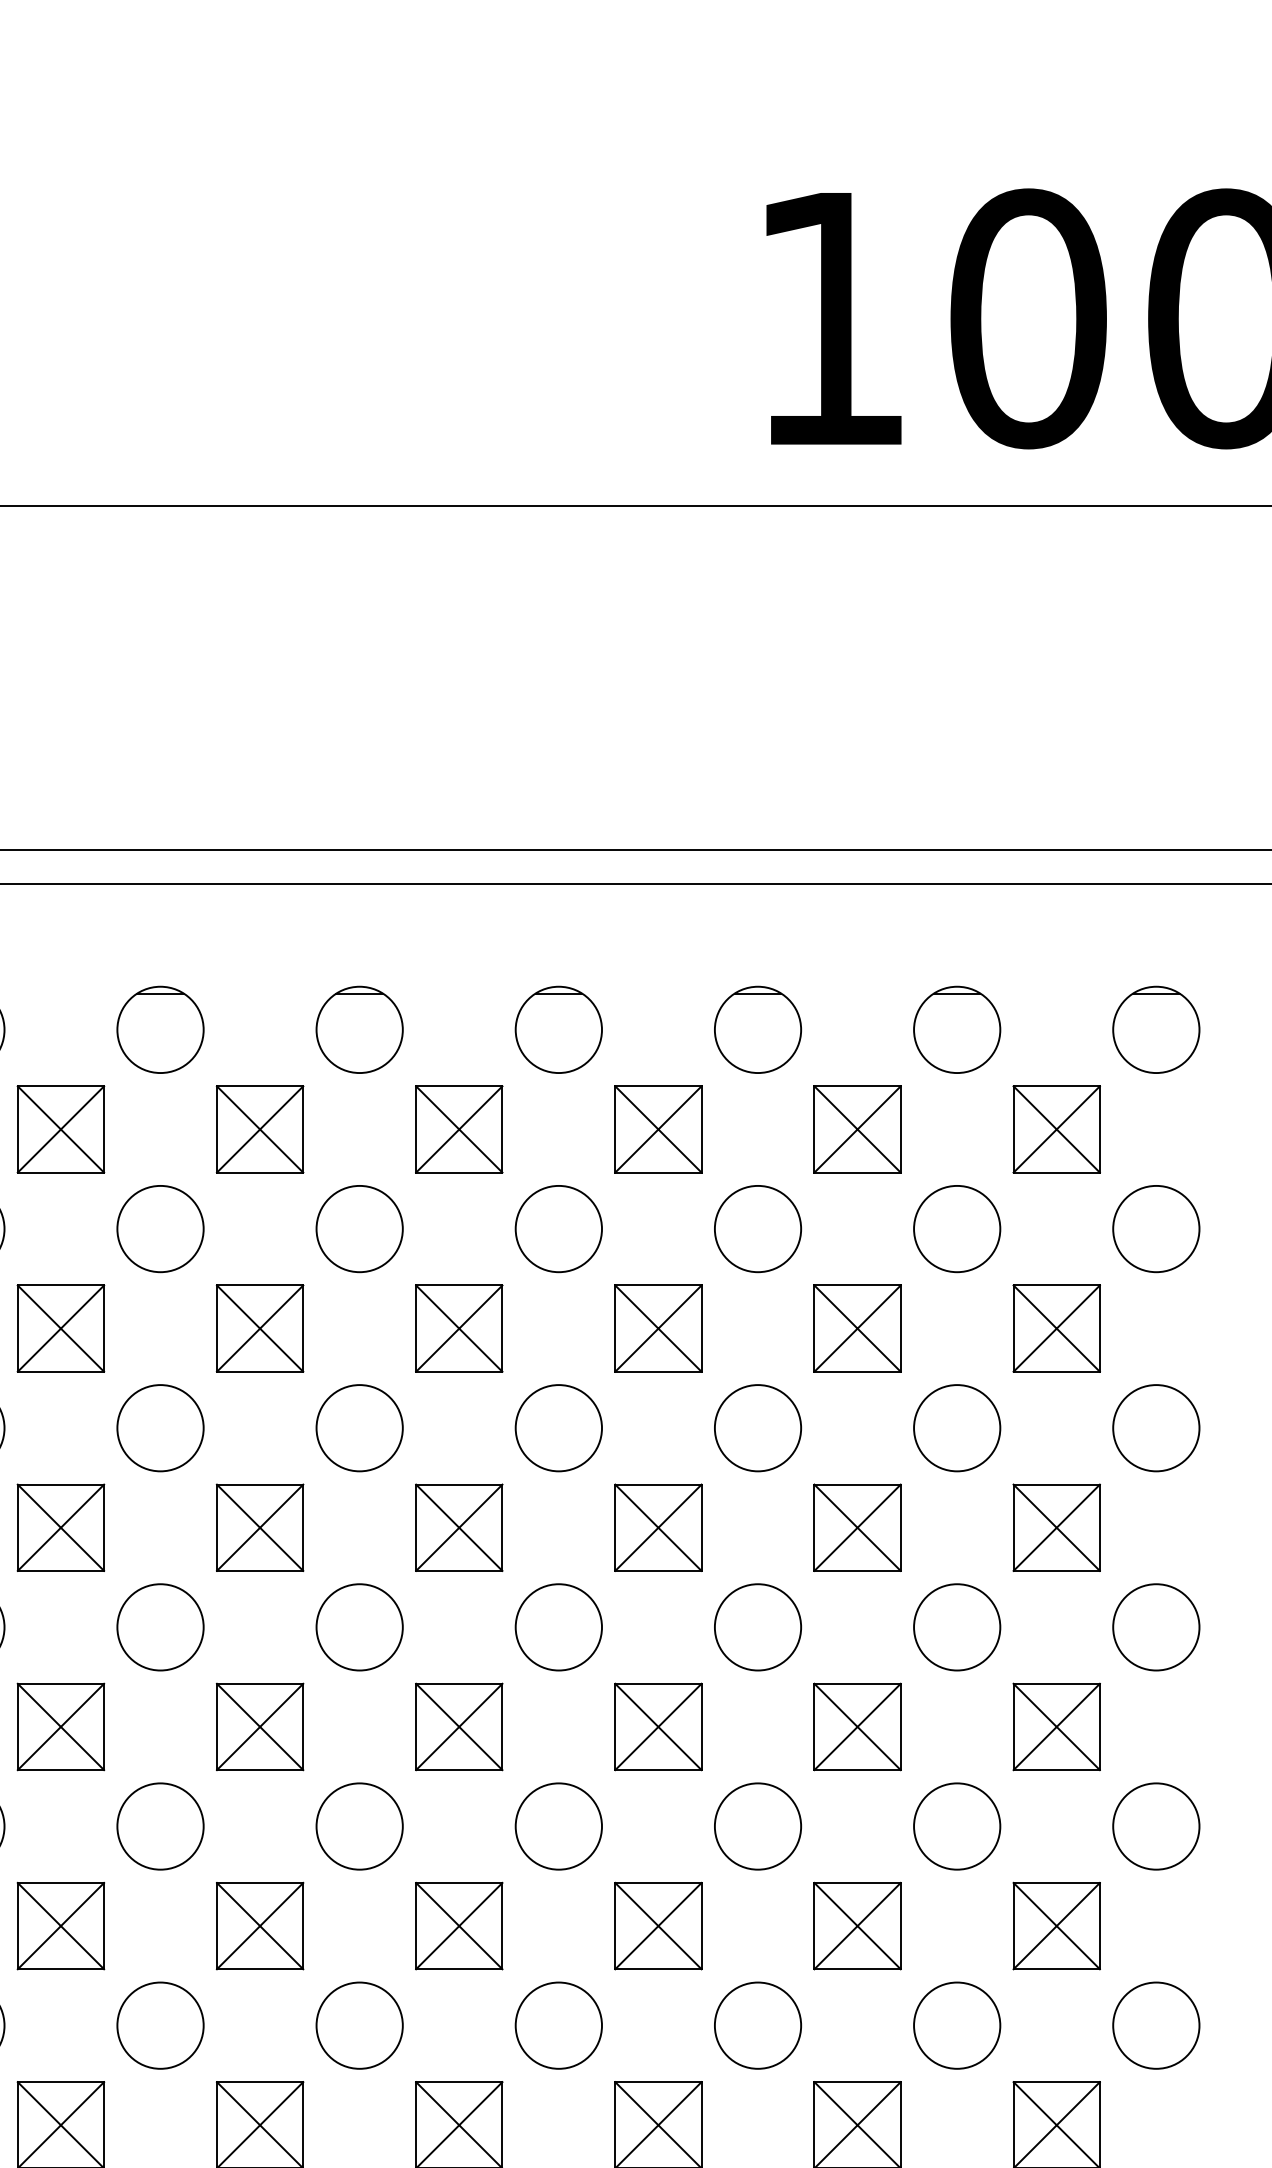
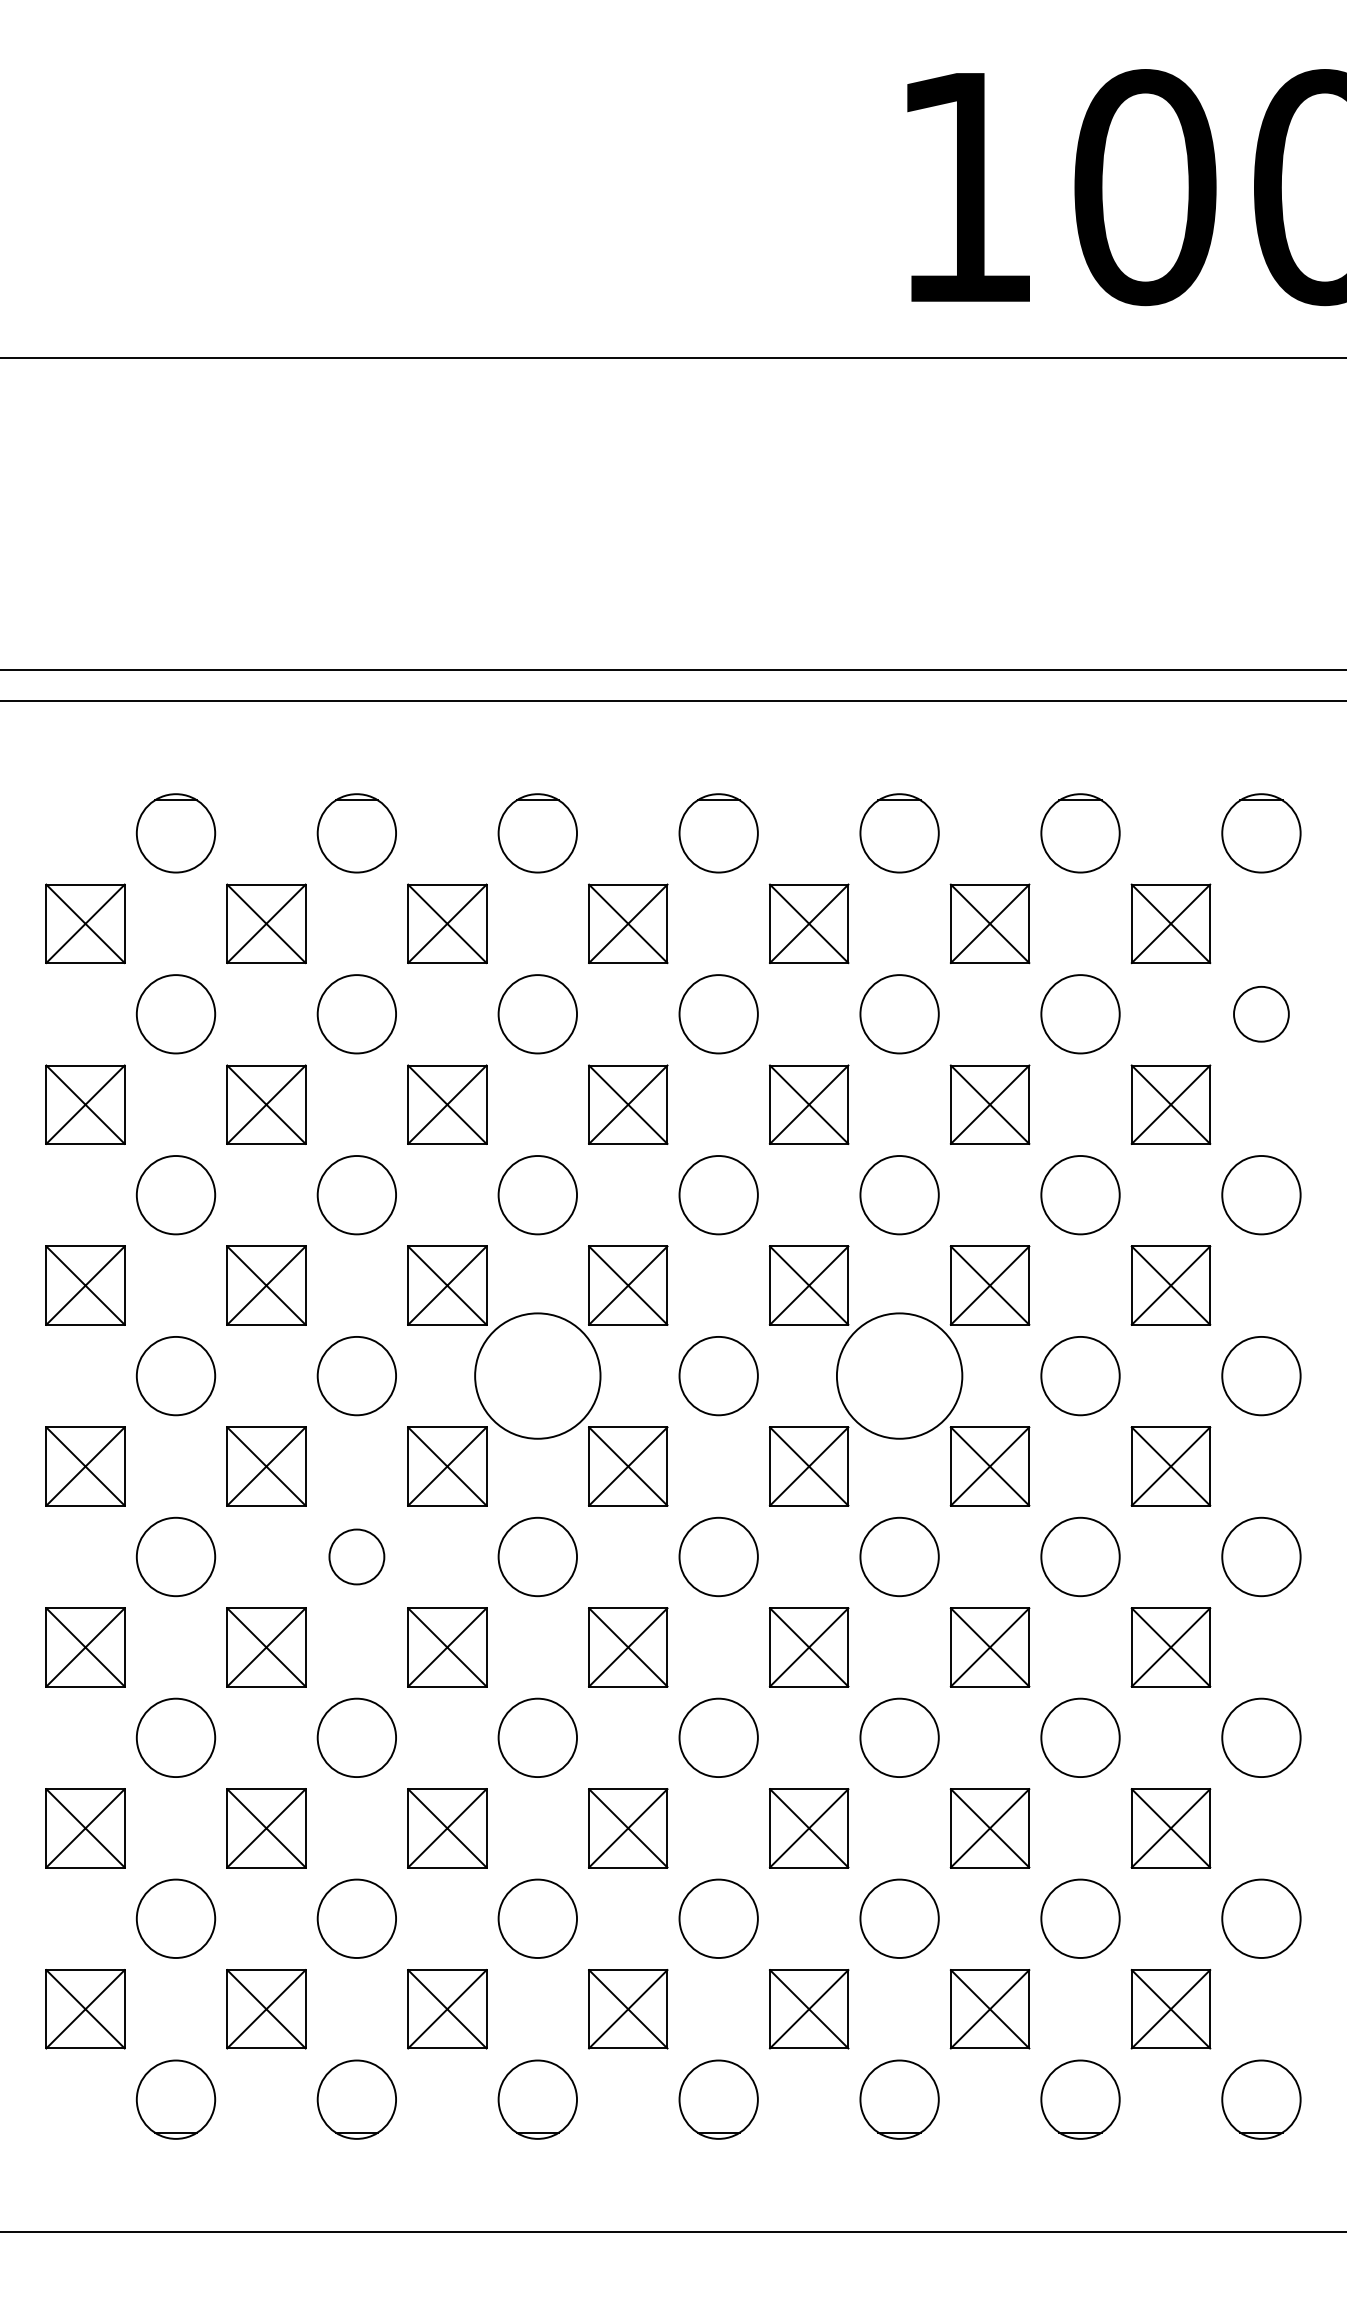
circle: (1156, 1229) -> (1261, 1014), size x0.7
circle: (359, 1626) -> (537, 1375), size x1.6
circle: (757, 1626) -> (899, 1375), size x1.6
circle: (160, 1825) -> (356, 1556), size x0.7

